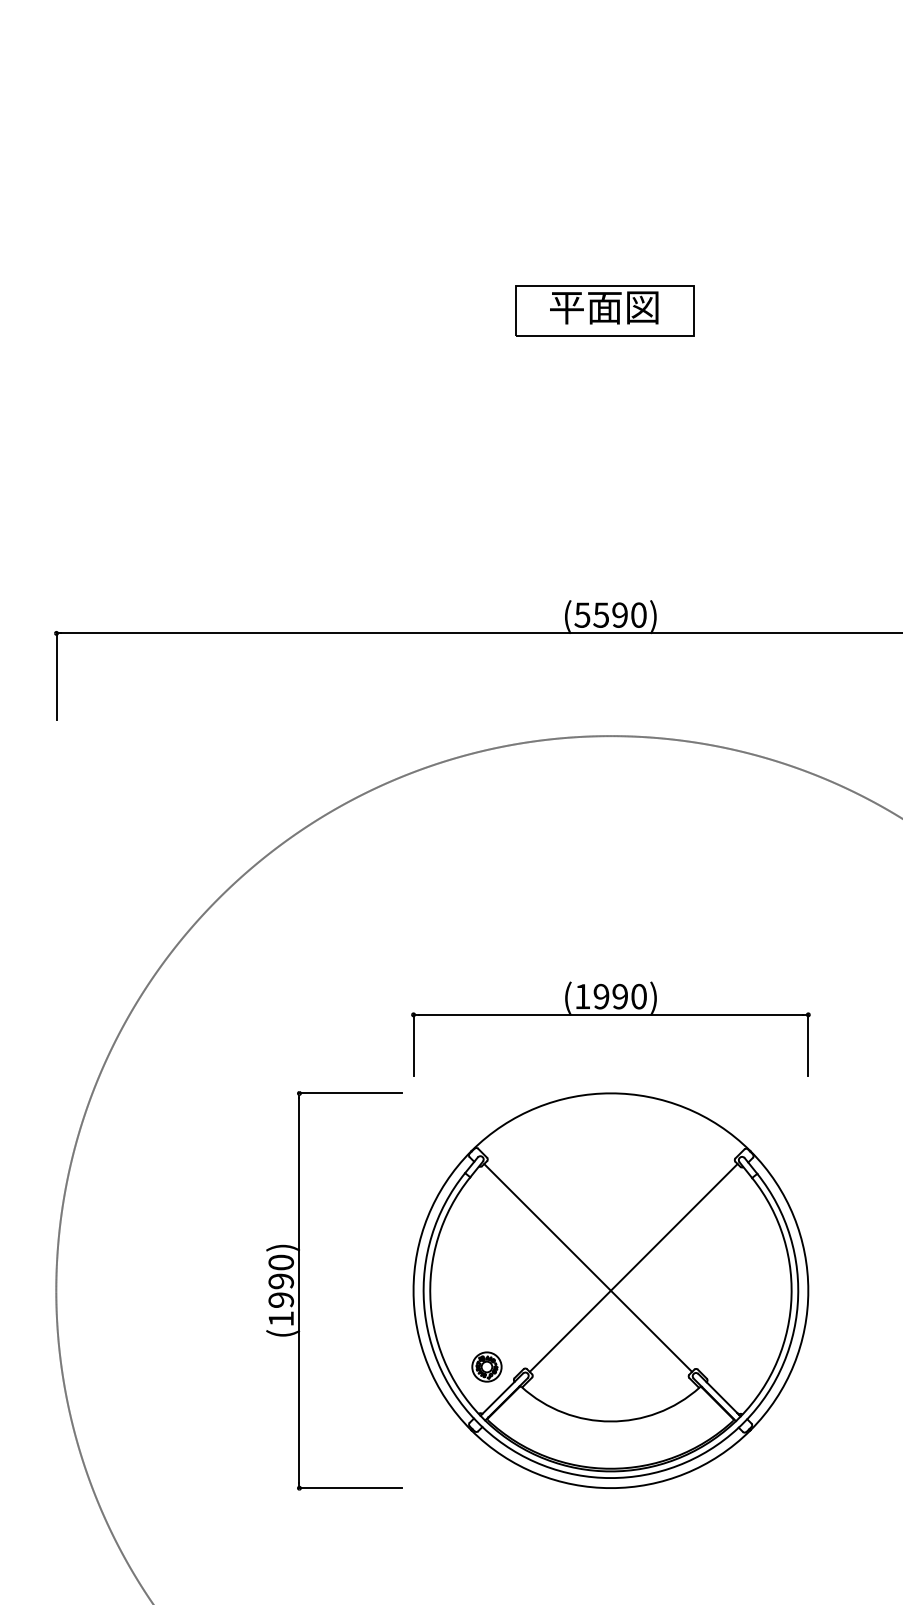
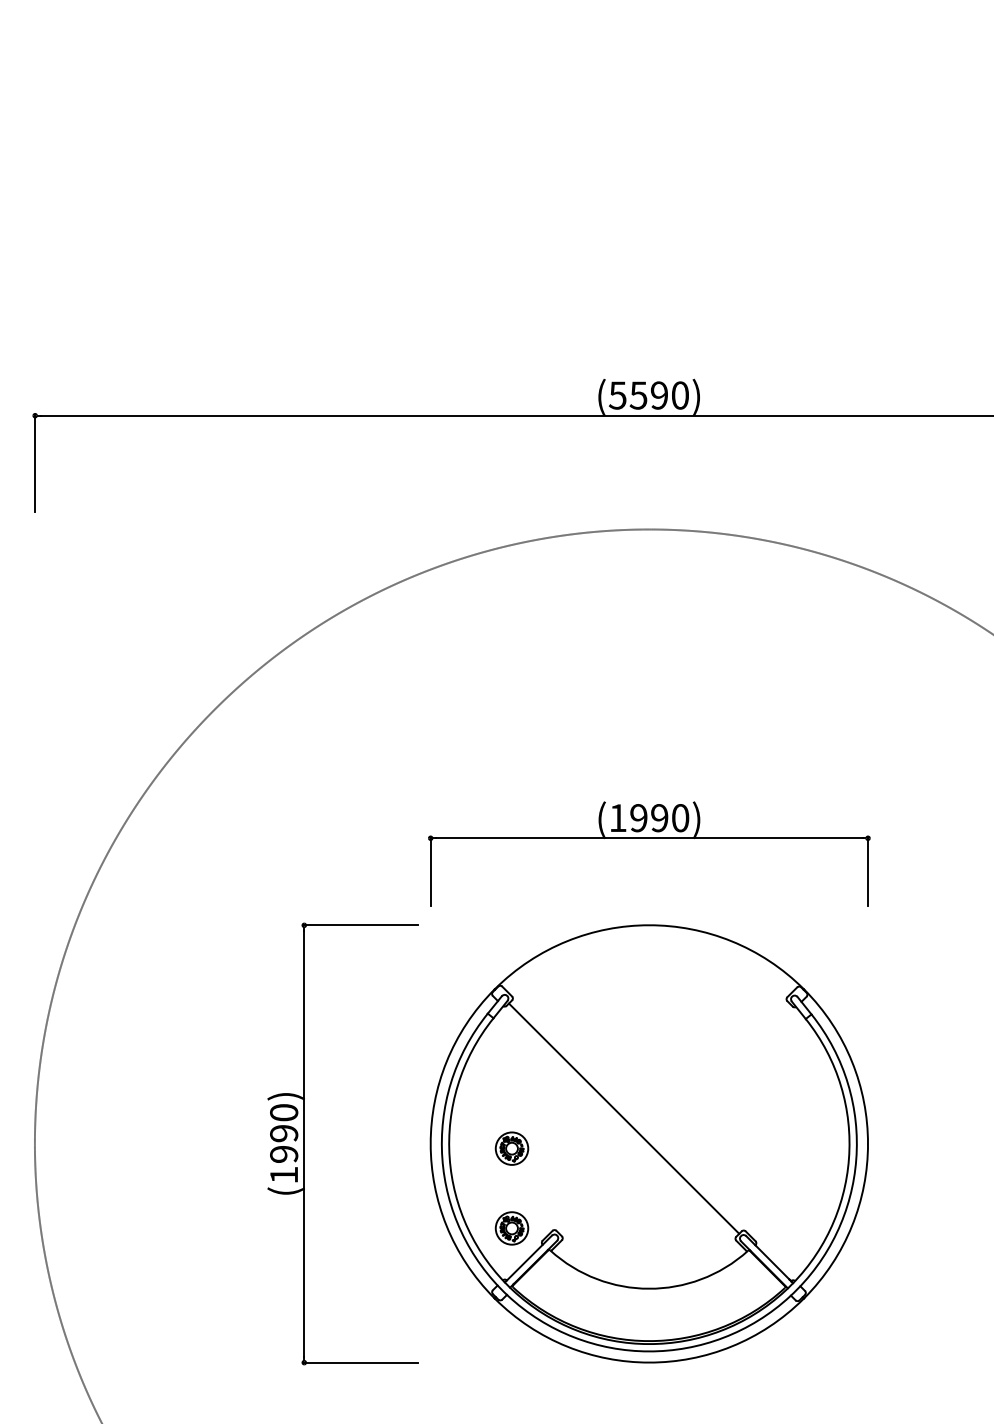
part: (604, 310) -> (642, 57), removed
line: (633, 1267) -> (674, 1118), removed
part: (486, 1294) -> (511, 1148), added

